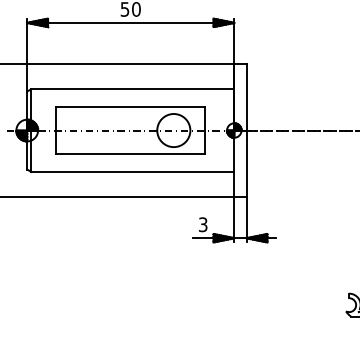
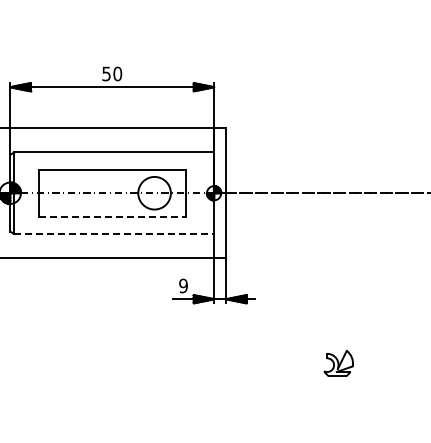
line: (131, 154) -> (112, 216), solid -> dashed
line: (133, 172) -> (114, 234), solid -> dashed
text: (203, 224) -> (183, 285), 3 -> 9

